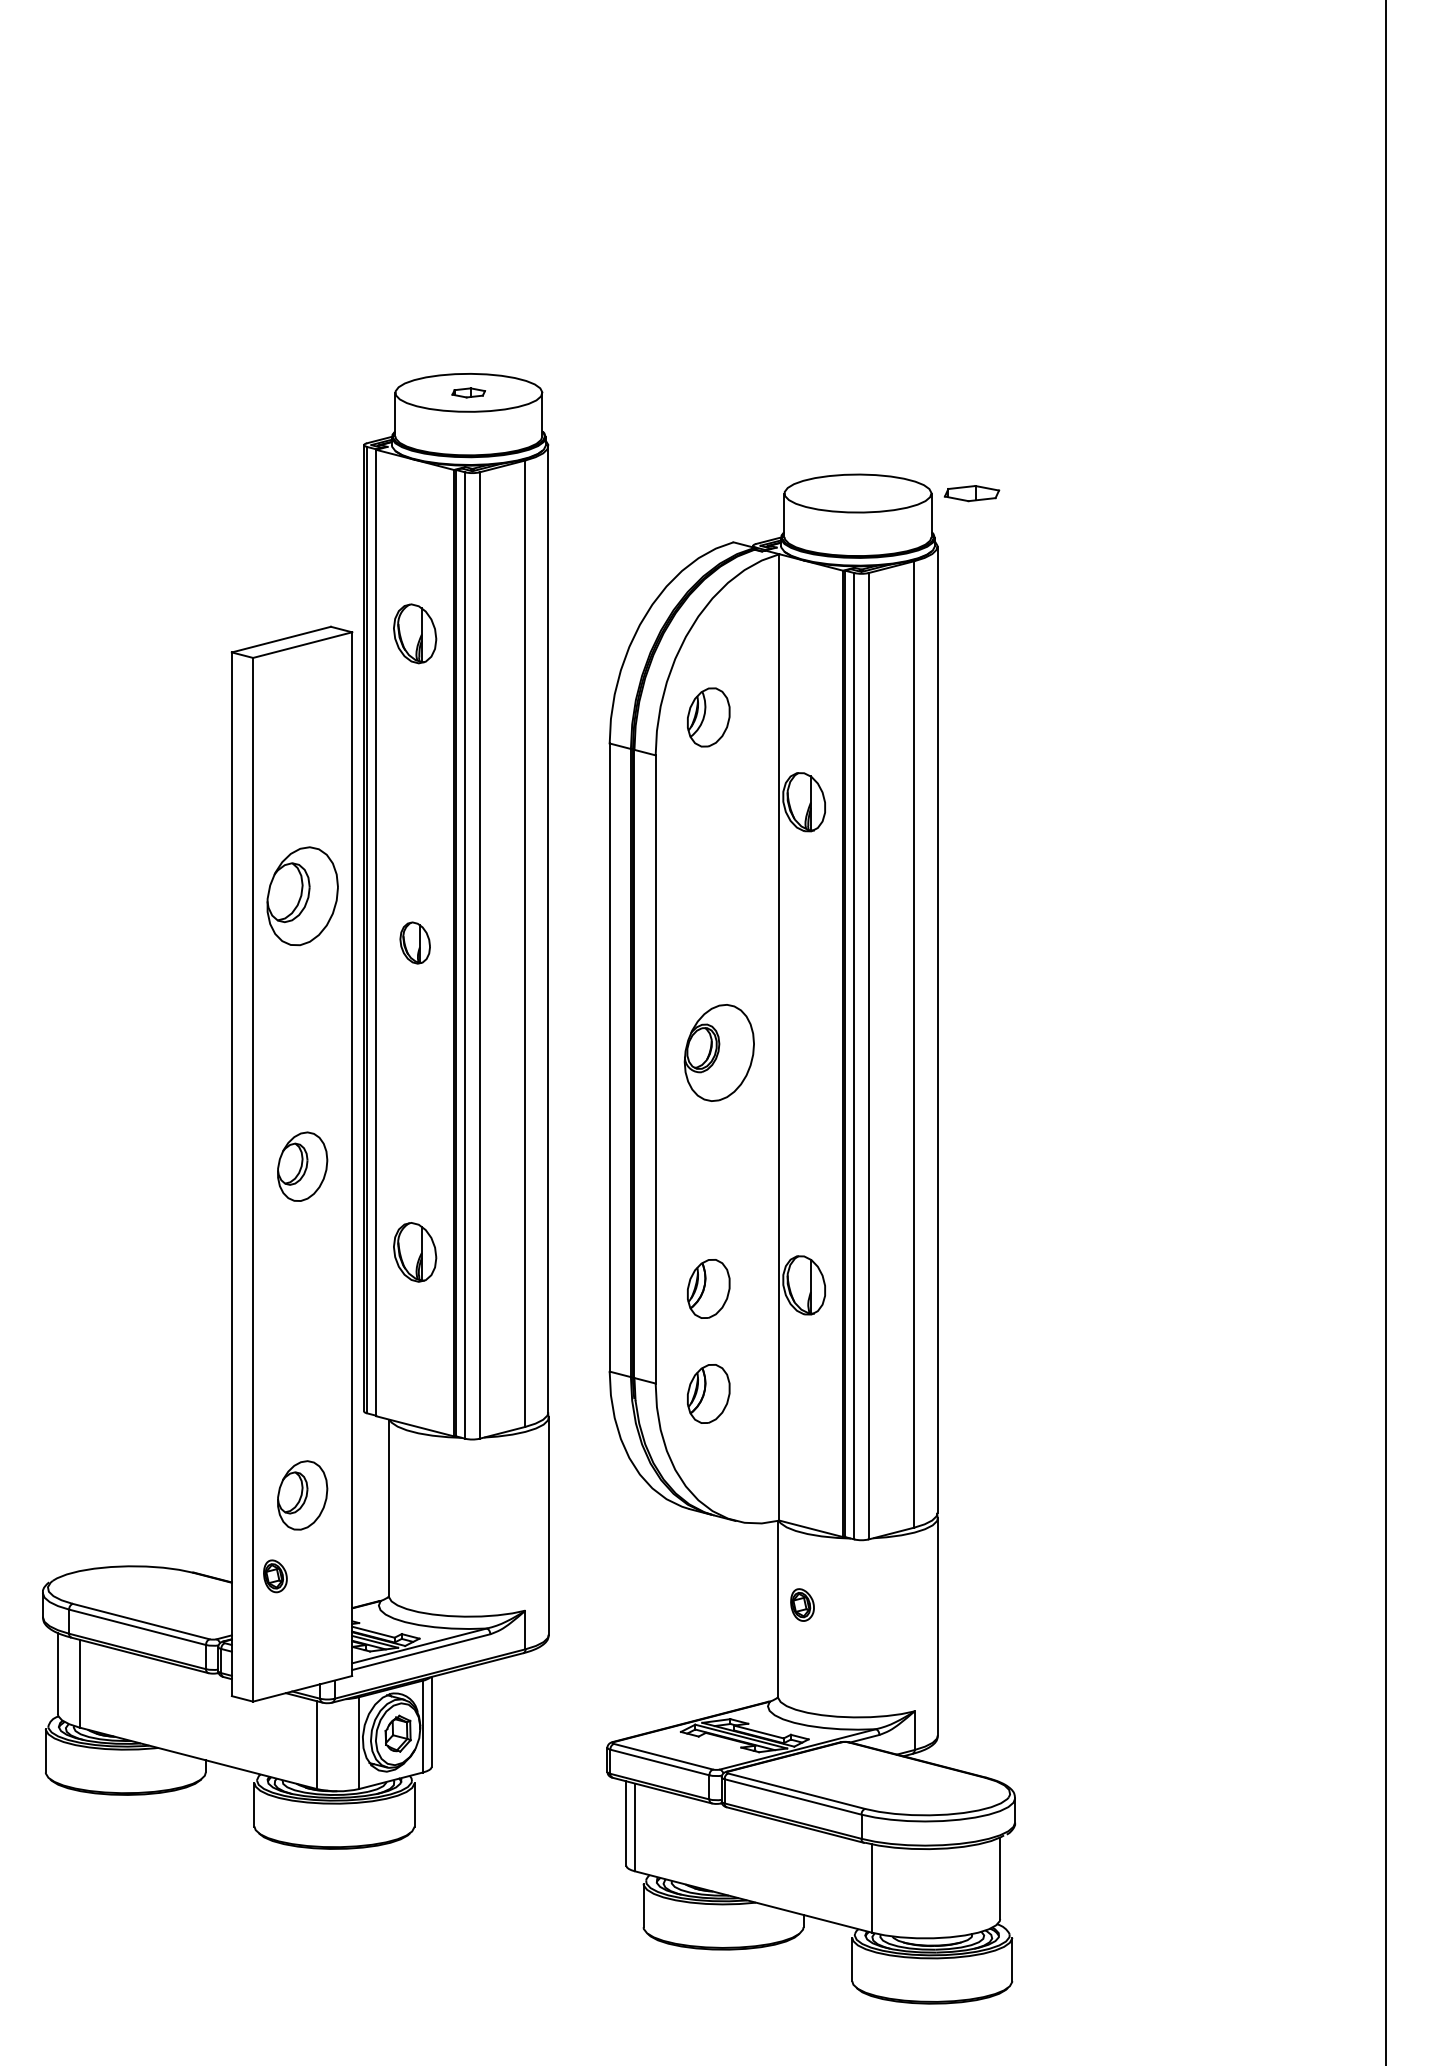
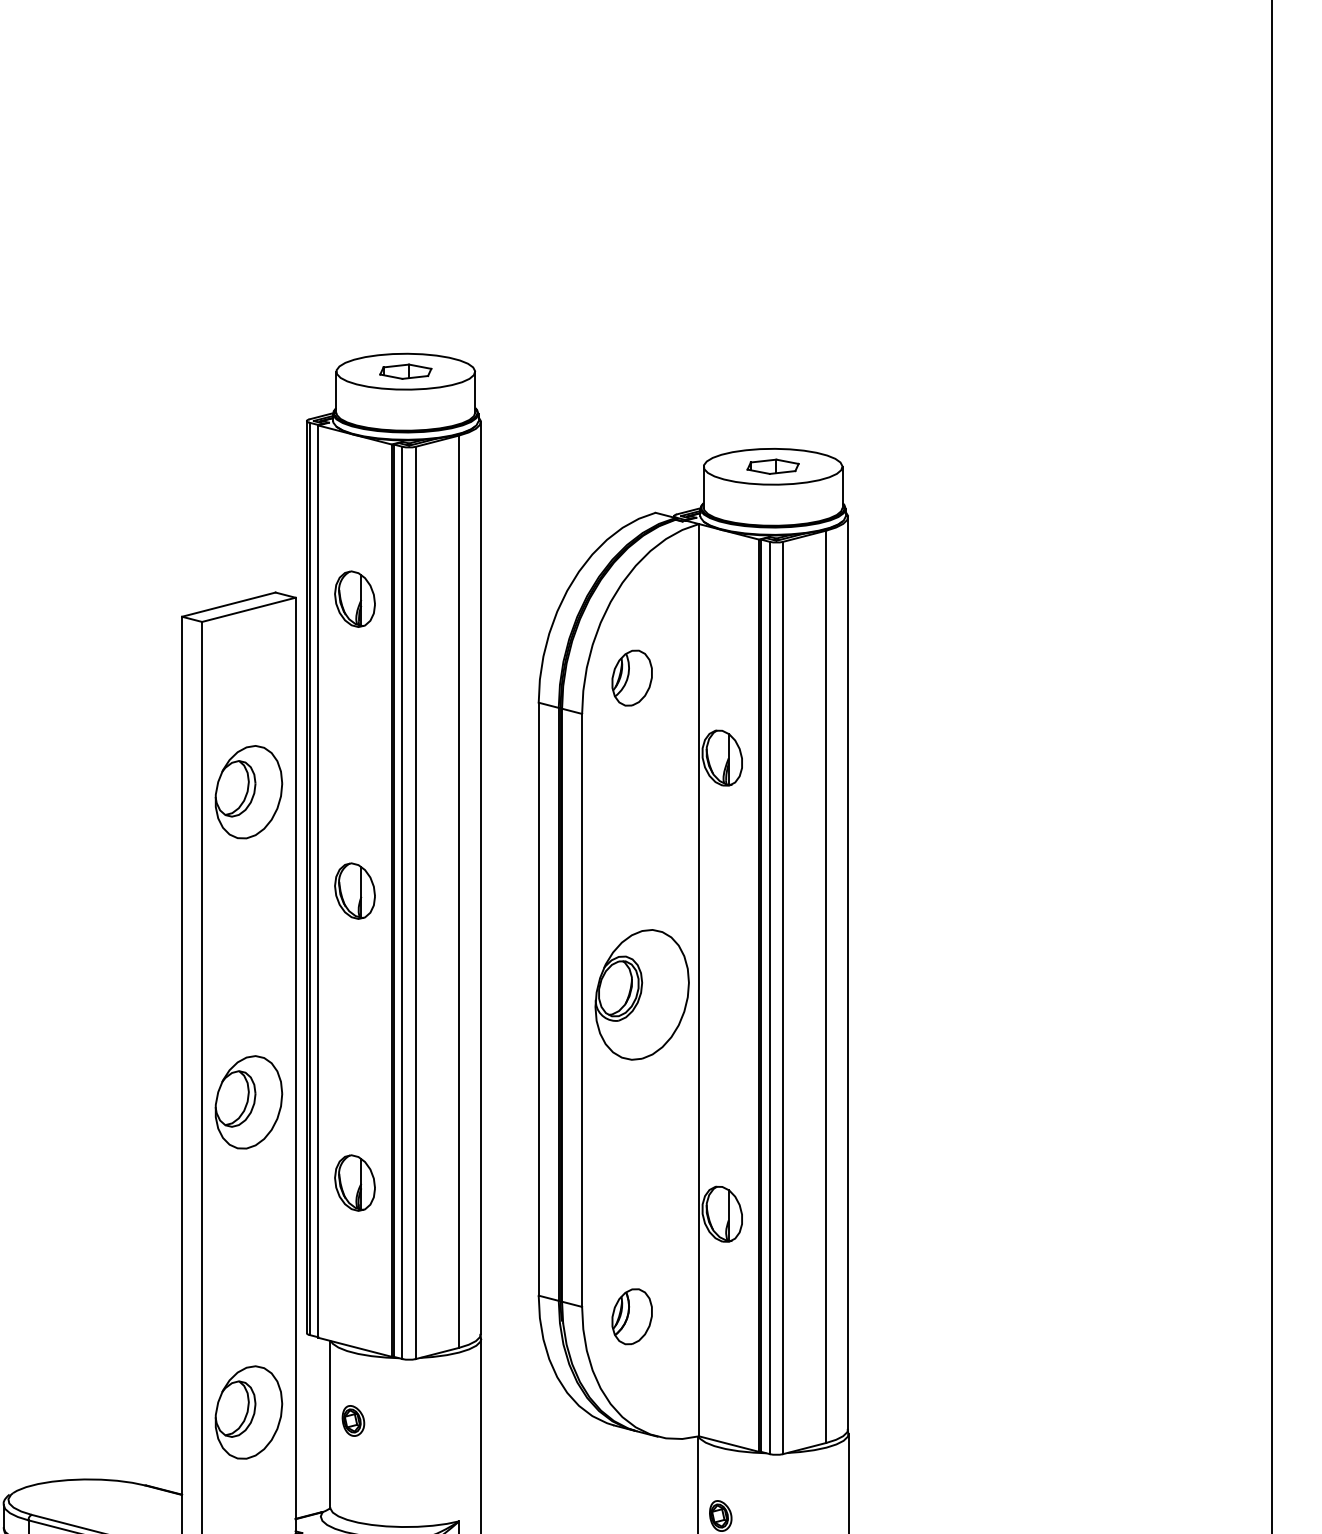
part: (468, 392) -> (405, 371), size x1.67
part: (971, 493) -> (772, 466), moved
part: (302, 896) -> (248, 792), moved
part: (415, 942) -> (355, 890), size x1.43
part: (719, 1052) -> (642, 994), size x1.43
part: (302, 1166) -> (248, 1102), size x1.43
part: (708, 1288) -> (631, 1217), removed
part: (302, 1495) -> (248, 1412), size x1.43
part: (275, 1576) -> (353, 1421), moved

